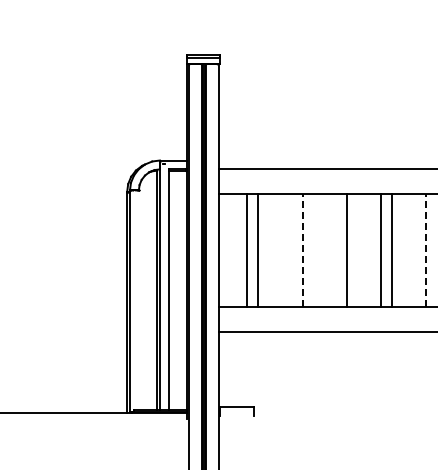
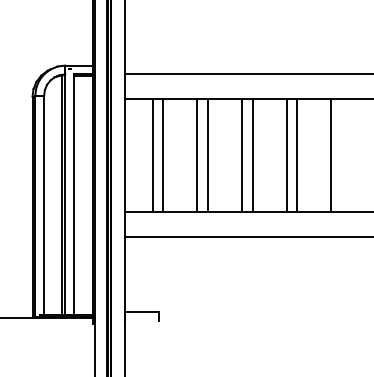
line: (291, 250) -> (196, 155), added
line: (302, 250) -> (207, 155), dashed -> solid
line: (336, 250) -> (241, 155), added
line: (425, 250) -> (330, 155), dashed -> solid
line: (138, 300) -> (43, 205), added

